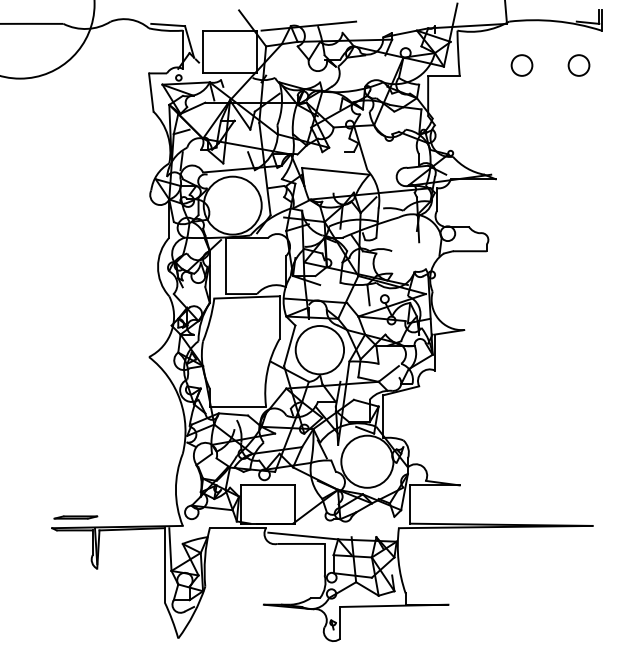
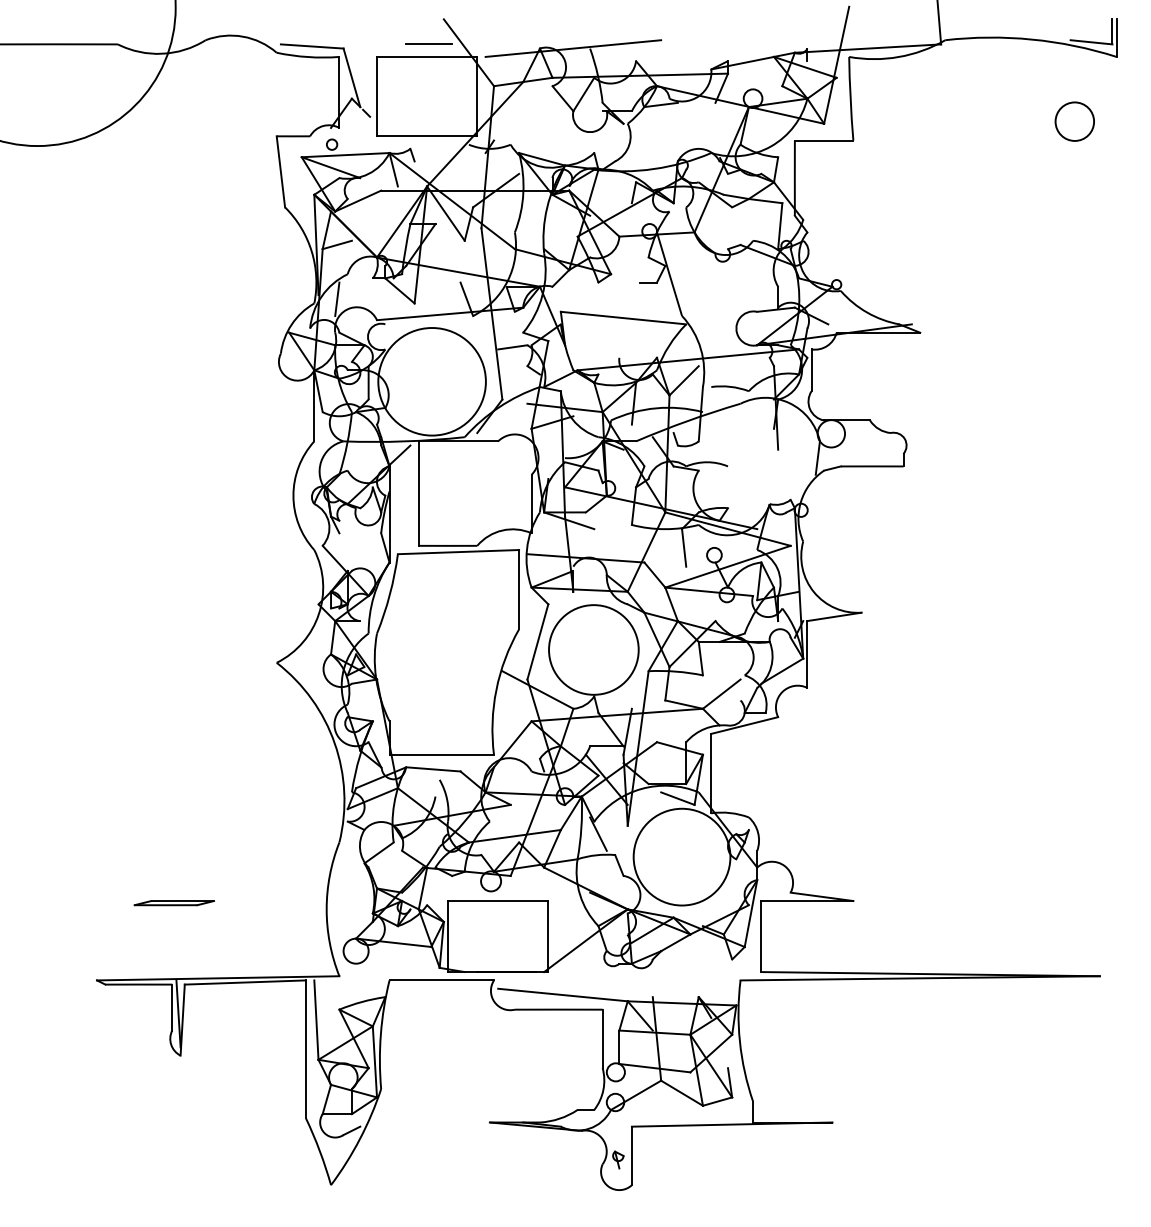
line: (230, 23) -> (427, 43), added
circle: (521, 65) -> (968, 121), removed
part: (75, 517) -> (173, 903), moved

